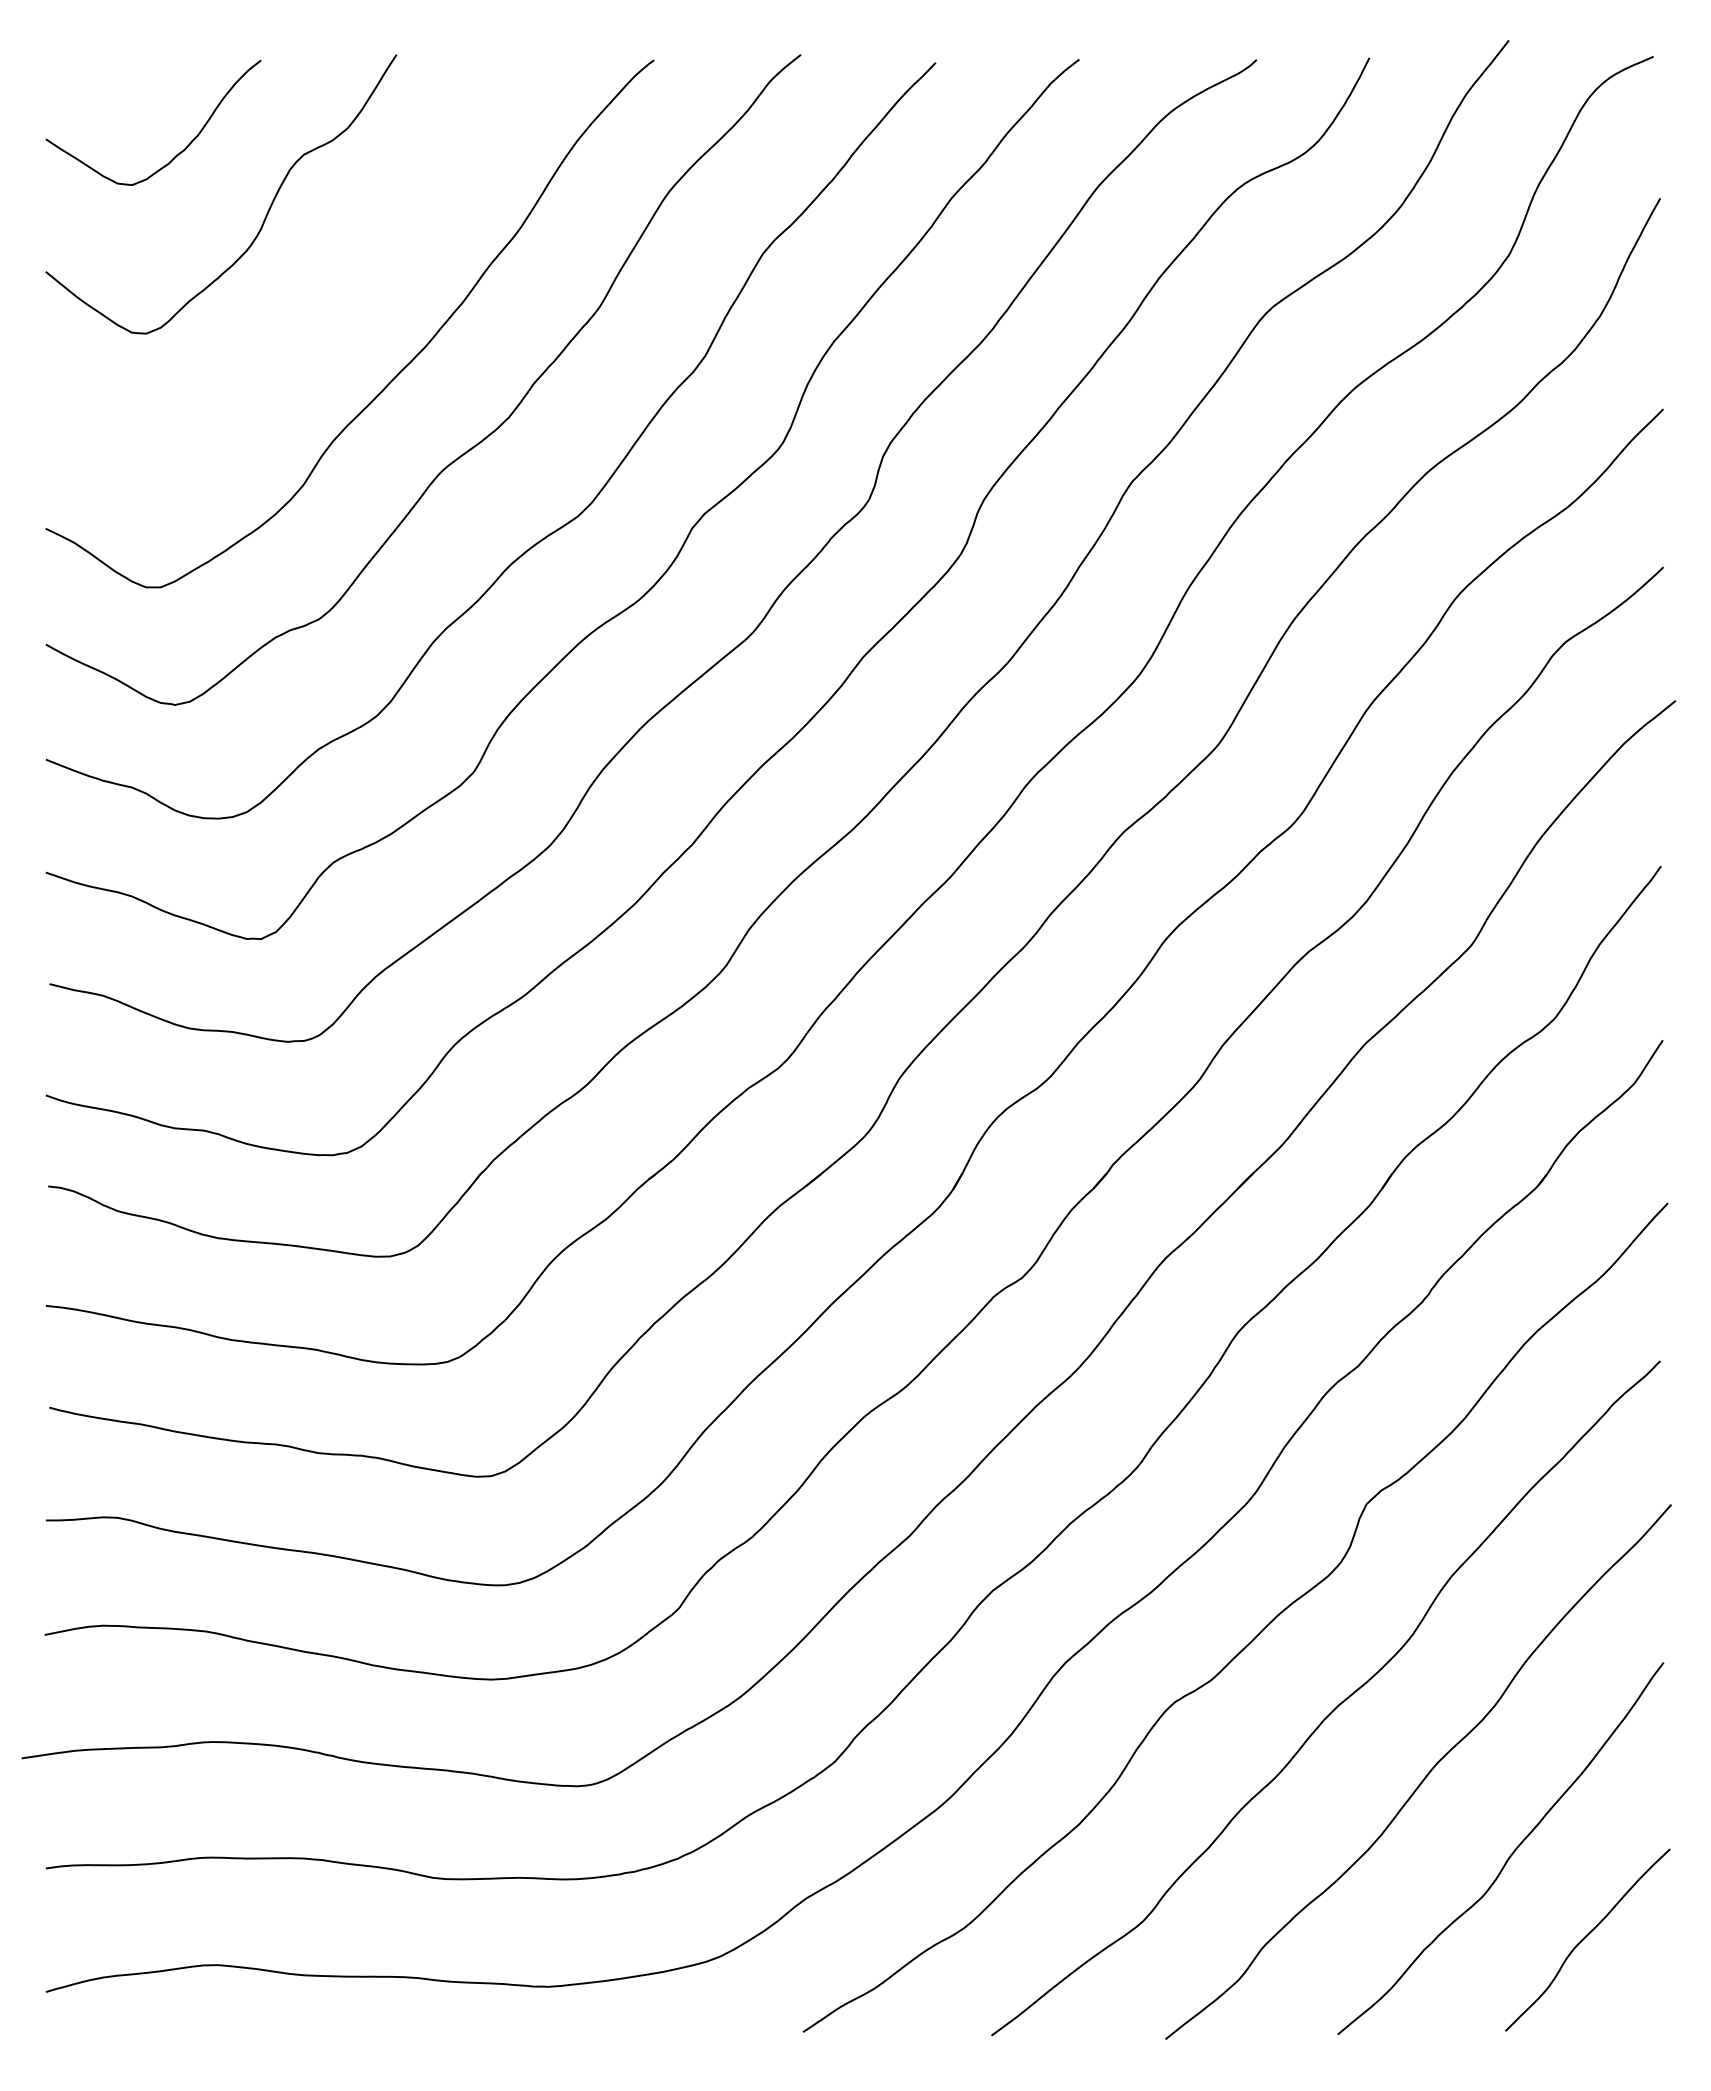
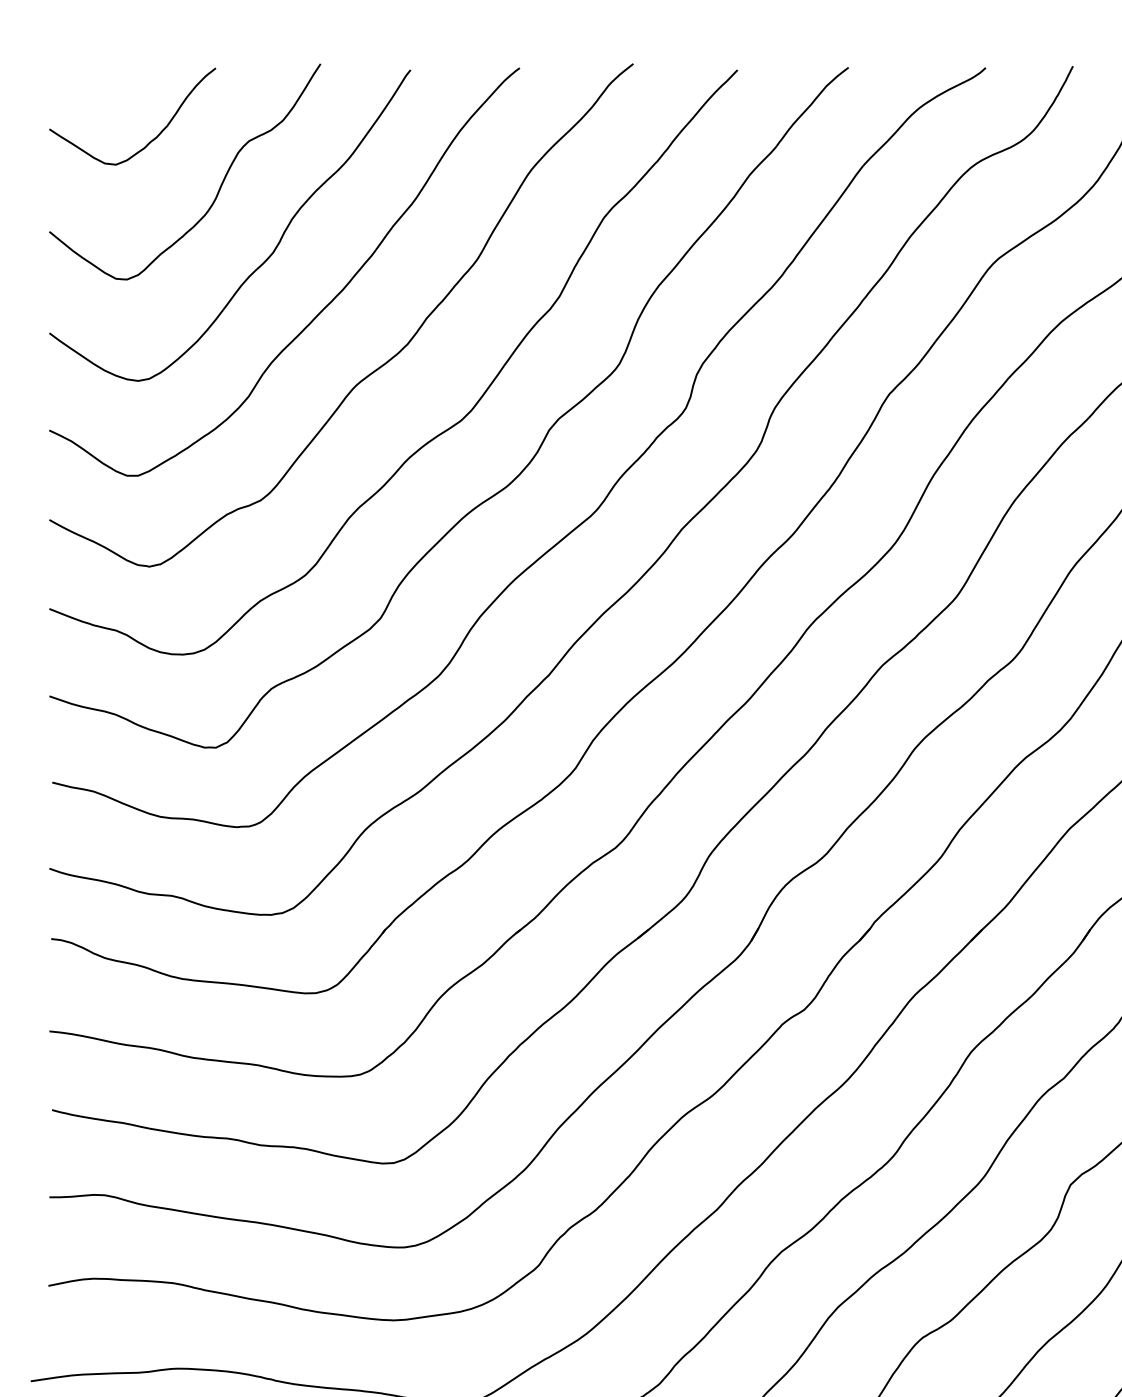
curve: (329, 303) -> (268, 256), added

